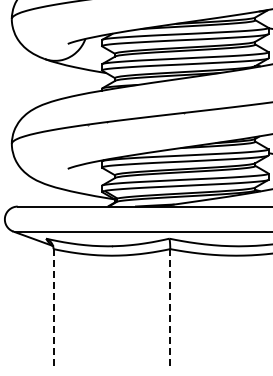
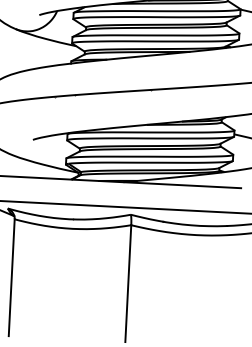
line: (53, 308) -> (11, 278), dashed -> solid
line: (170, 308) -> (128, 284), dashed -> solid

